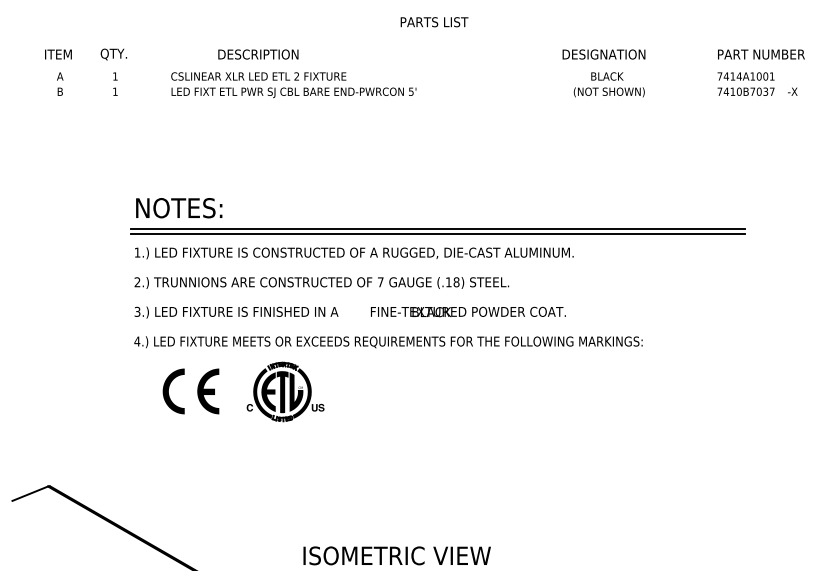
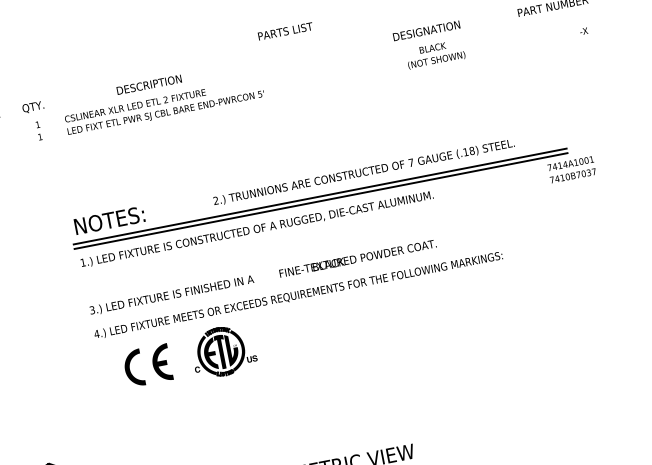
text: (745, 83) -> (571, 169), moved
text: (293, 85) -> (164, 107), moved
text: (321, 282) -> (363, 172), moved

